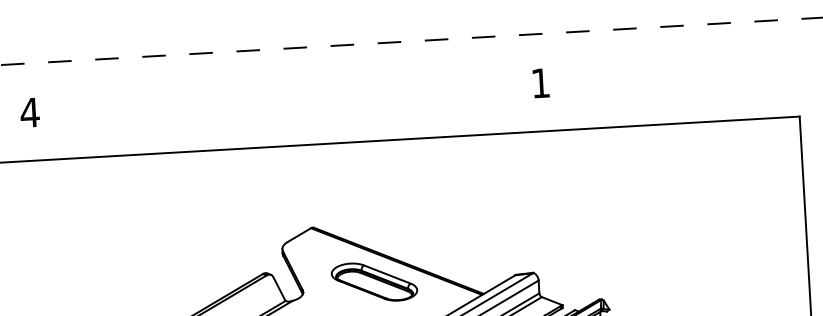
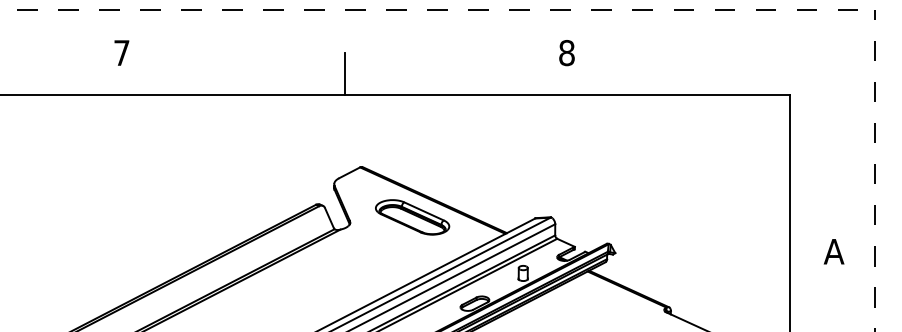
text: (540, 83) -> (566, 53), 1 -> 8
text: (29, 112) -> (121, 52), 4 -> 7
line: (287, 121) -> (345, 73), added

